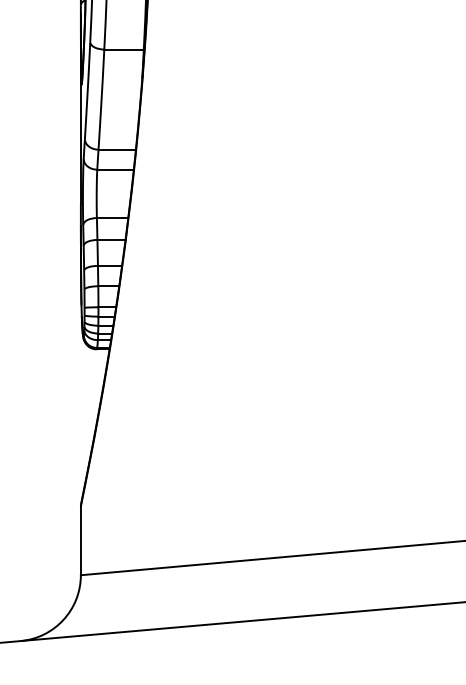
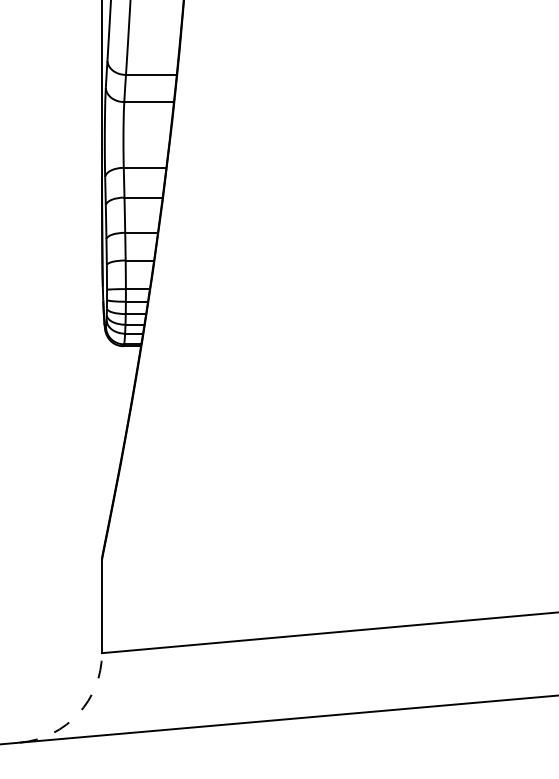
arc: (63, 619) -> (78, 713), solid -> dashed

